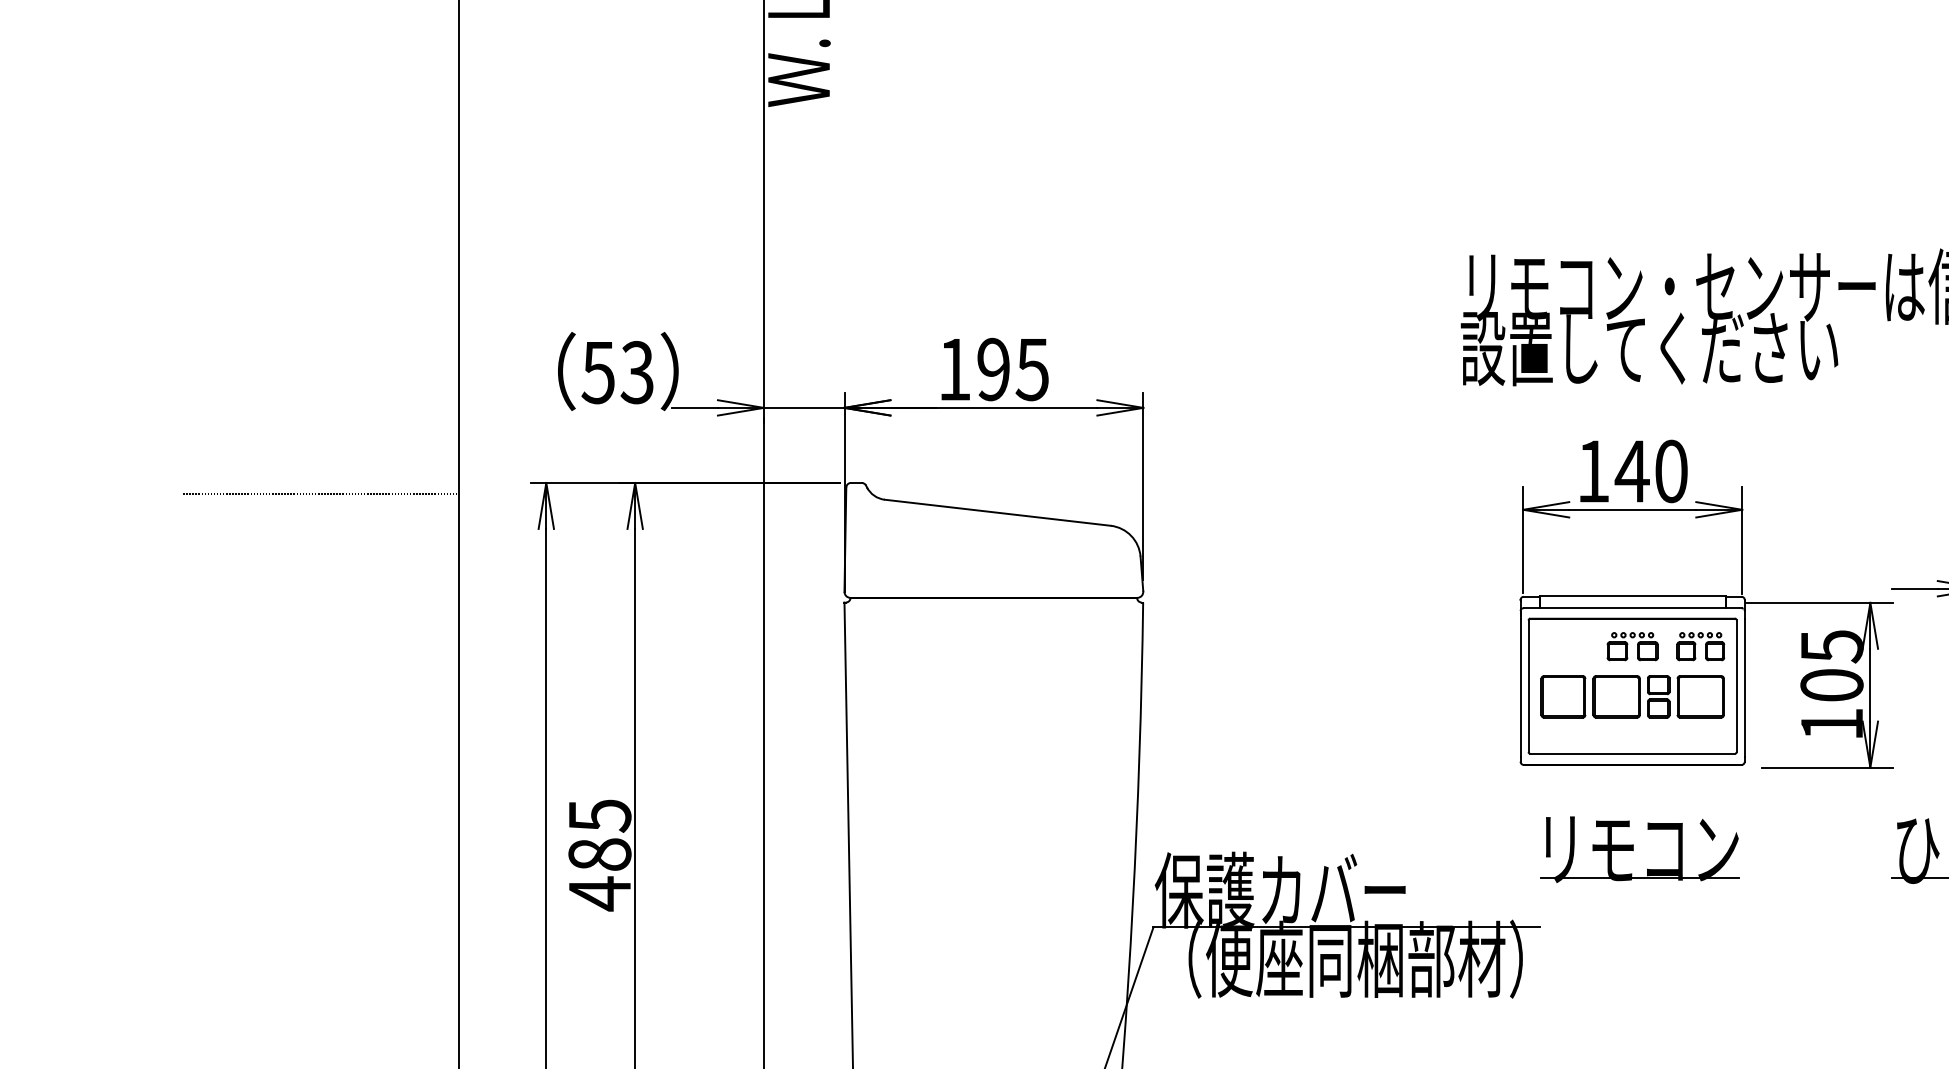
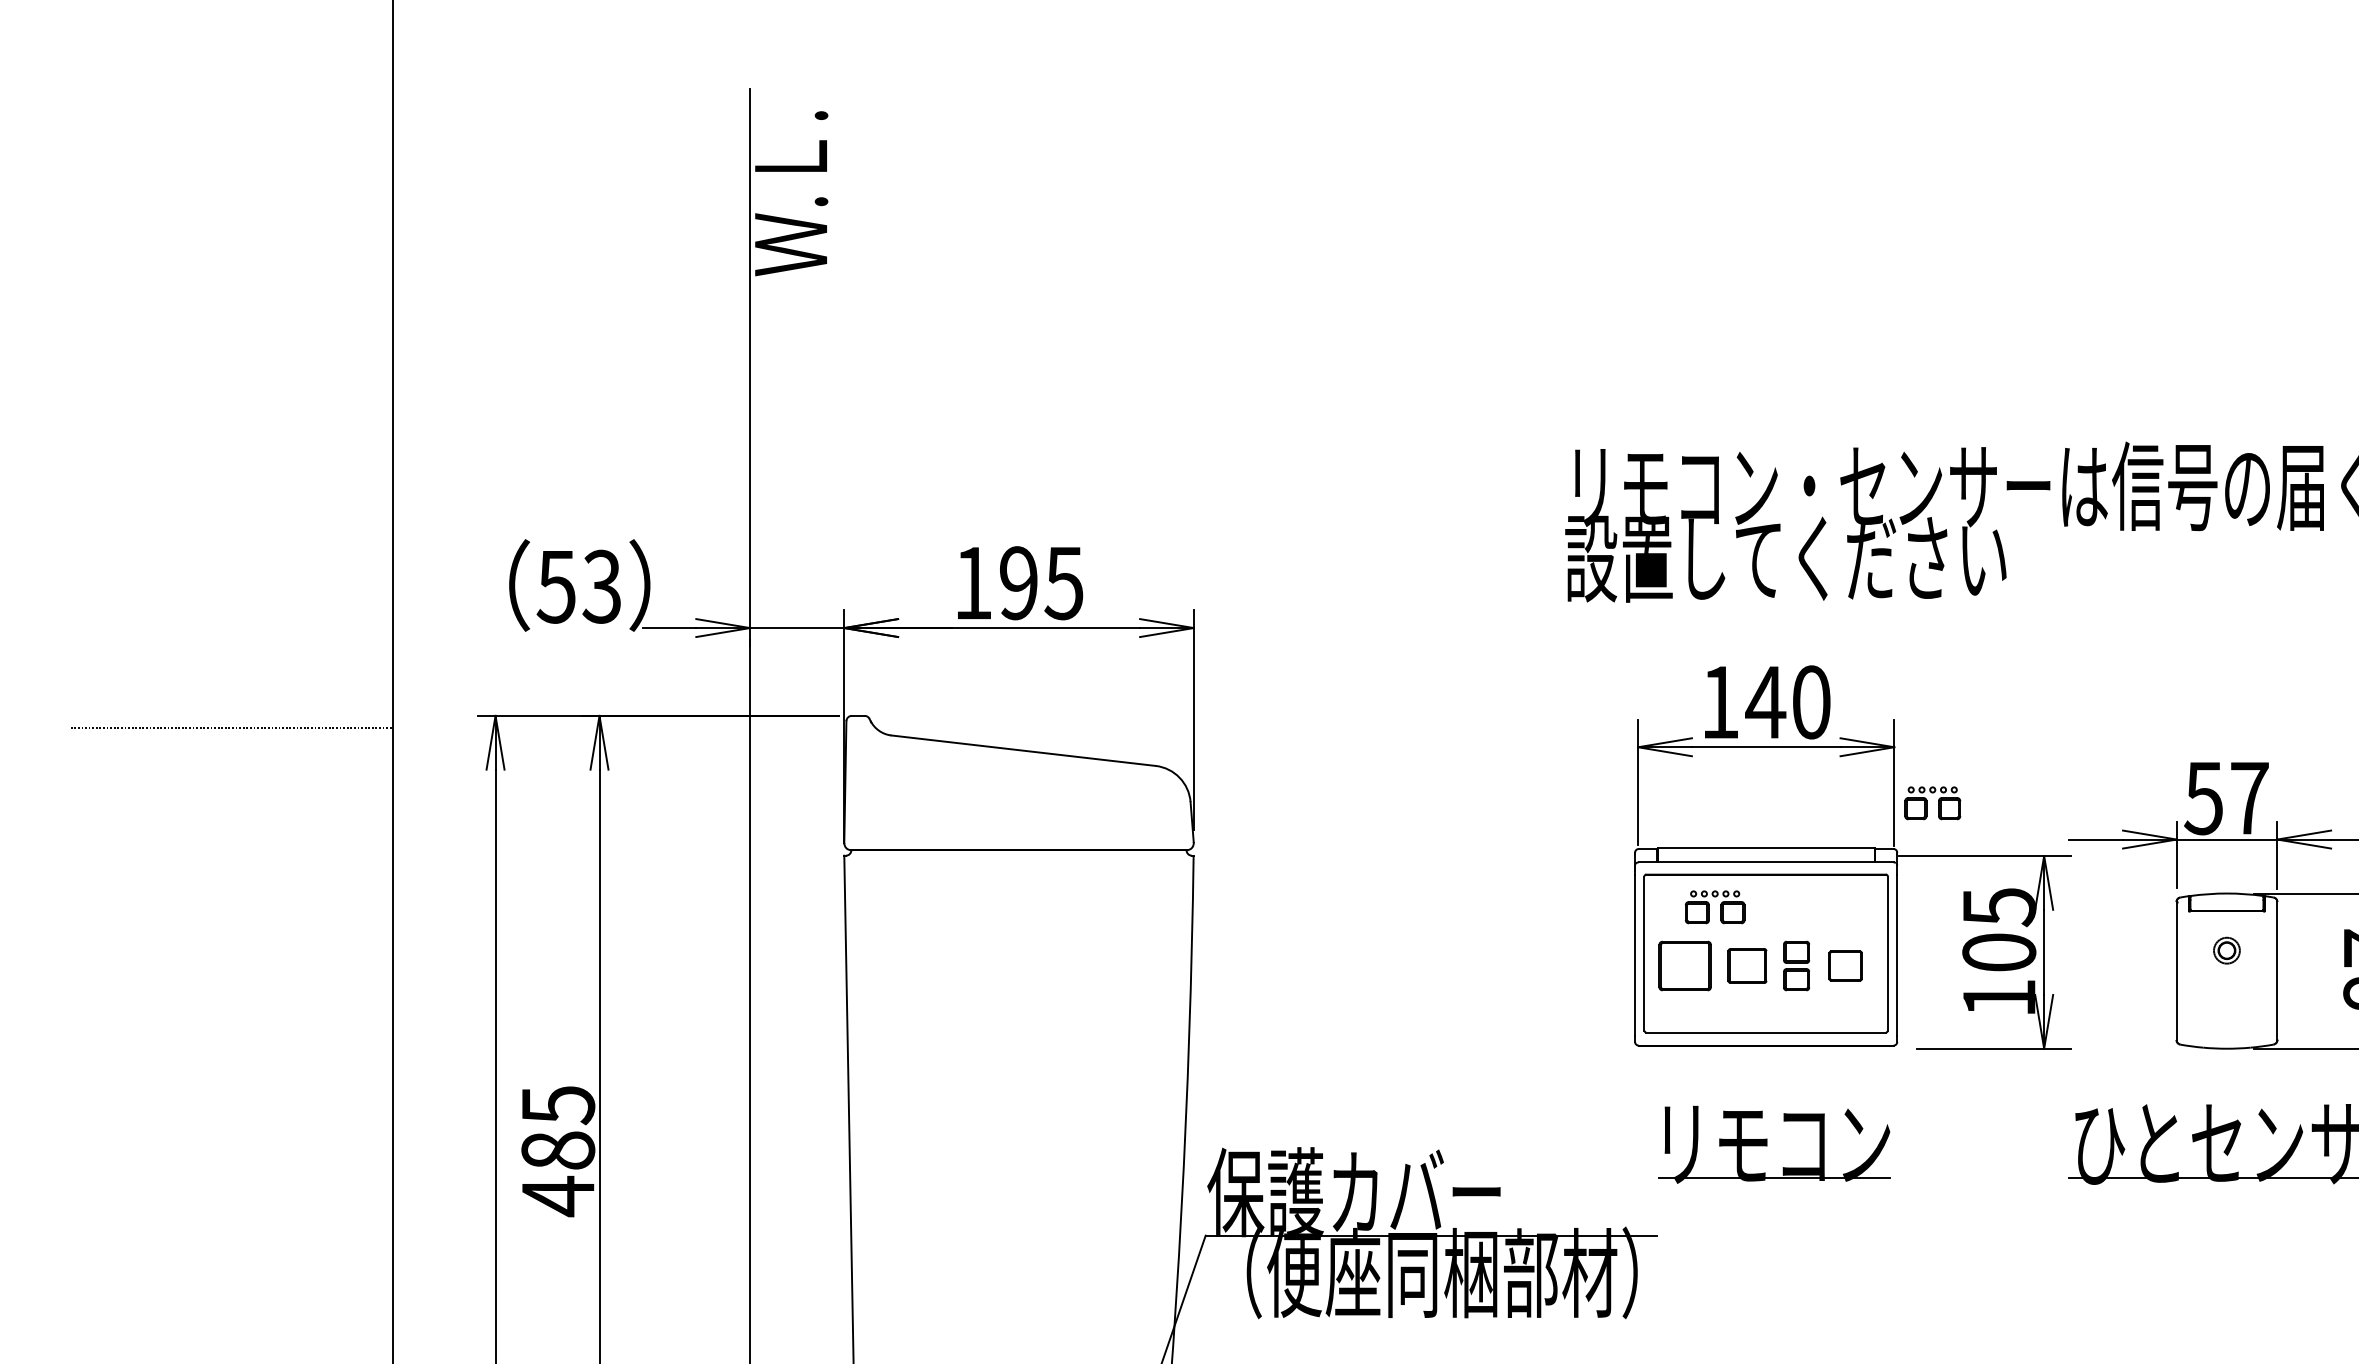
part: (1632, 646) -> (1714, 907), moved
part: (1700, 646) -> (1932, 803), moved
part: (1616, 696) -> (1747, 965), size x0.7
part: (1700, 696) -> (1845, 965), size x0.6

